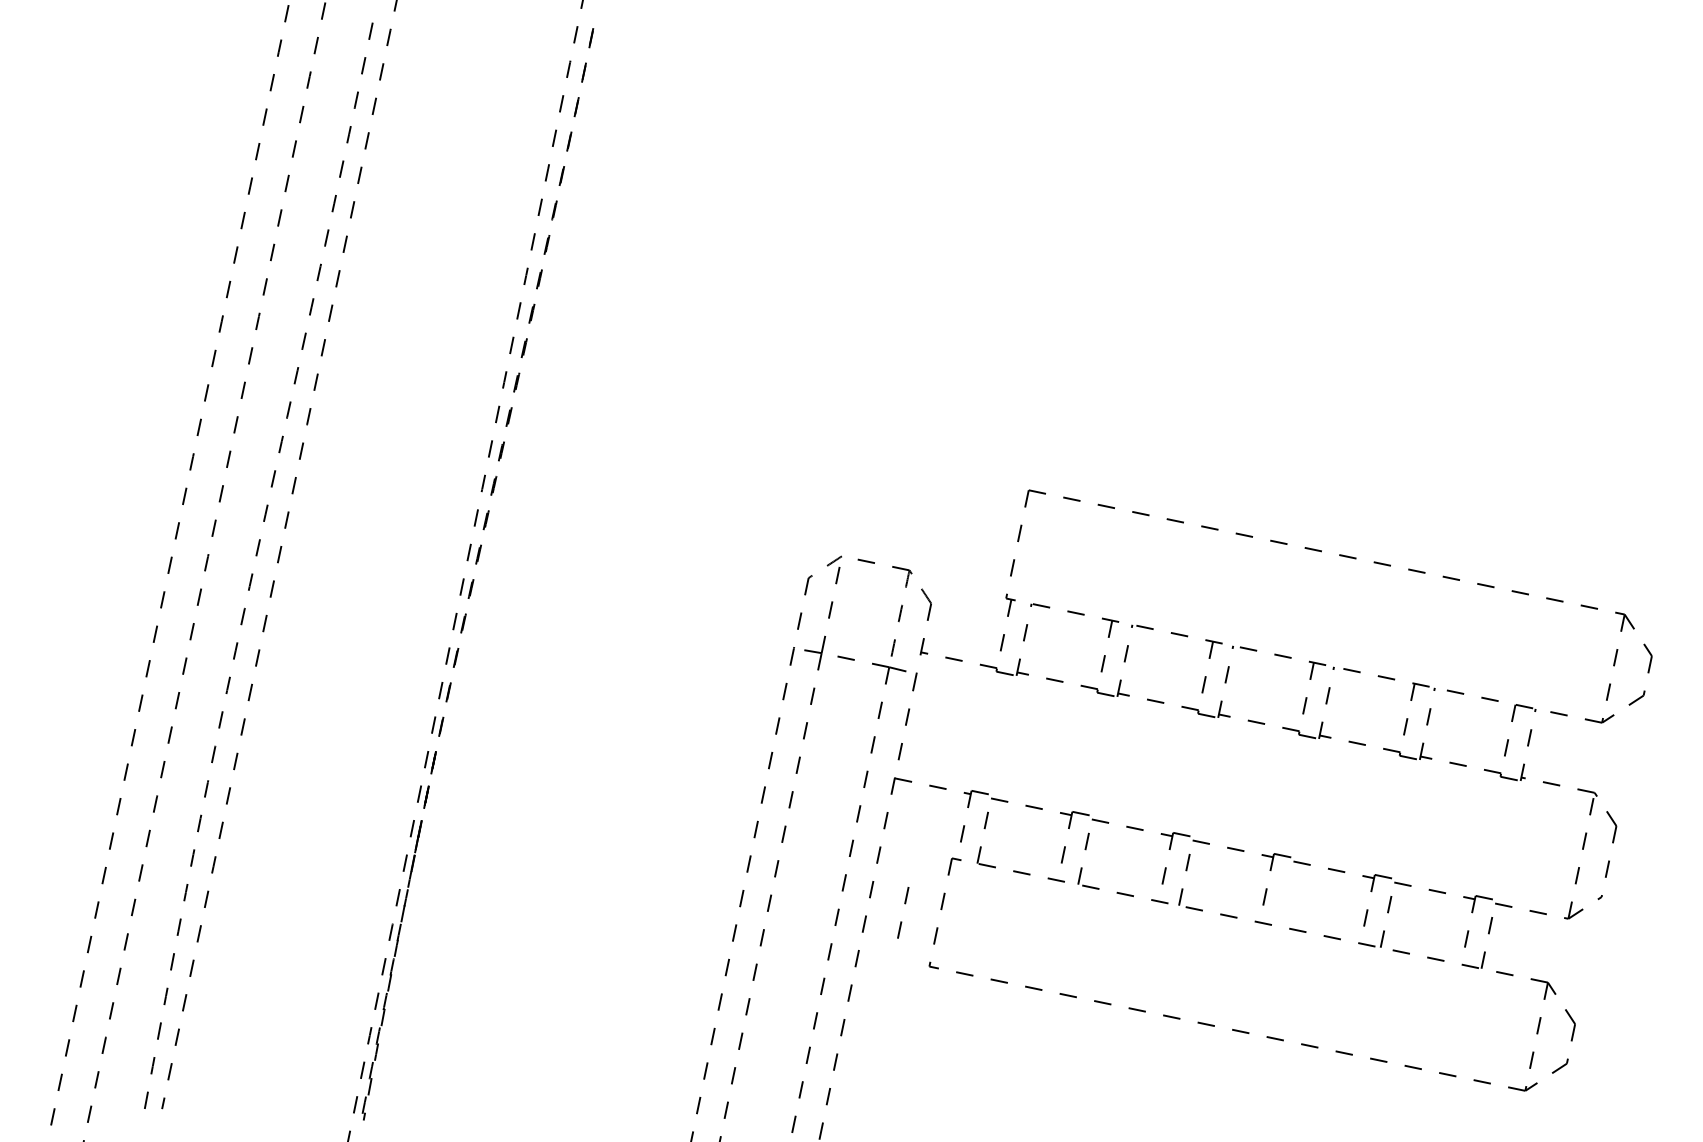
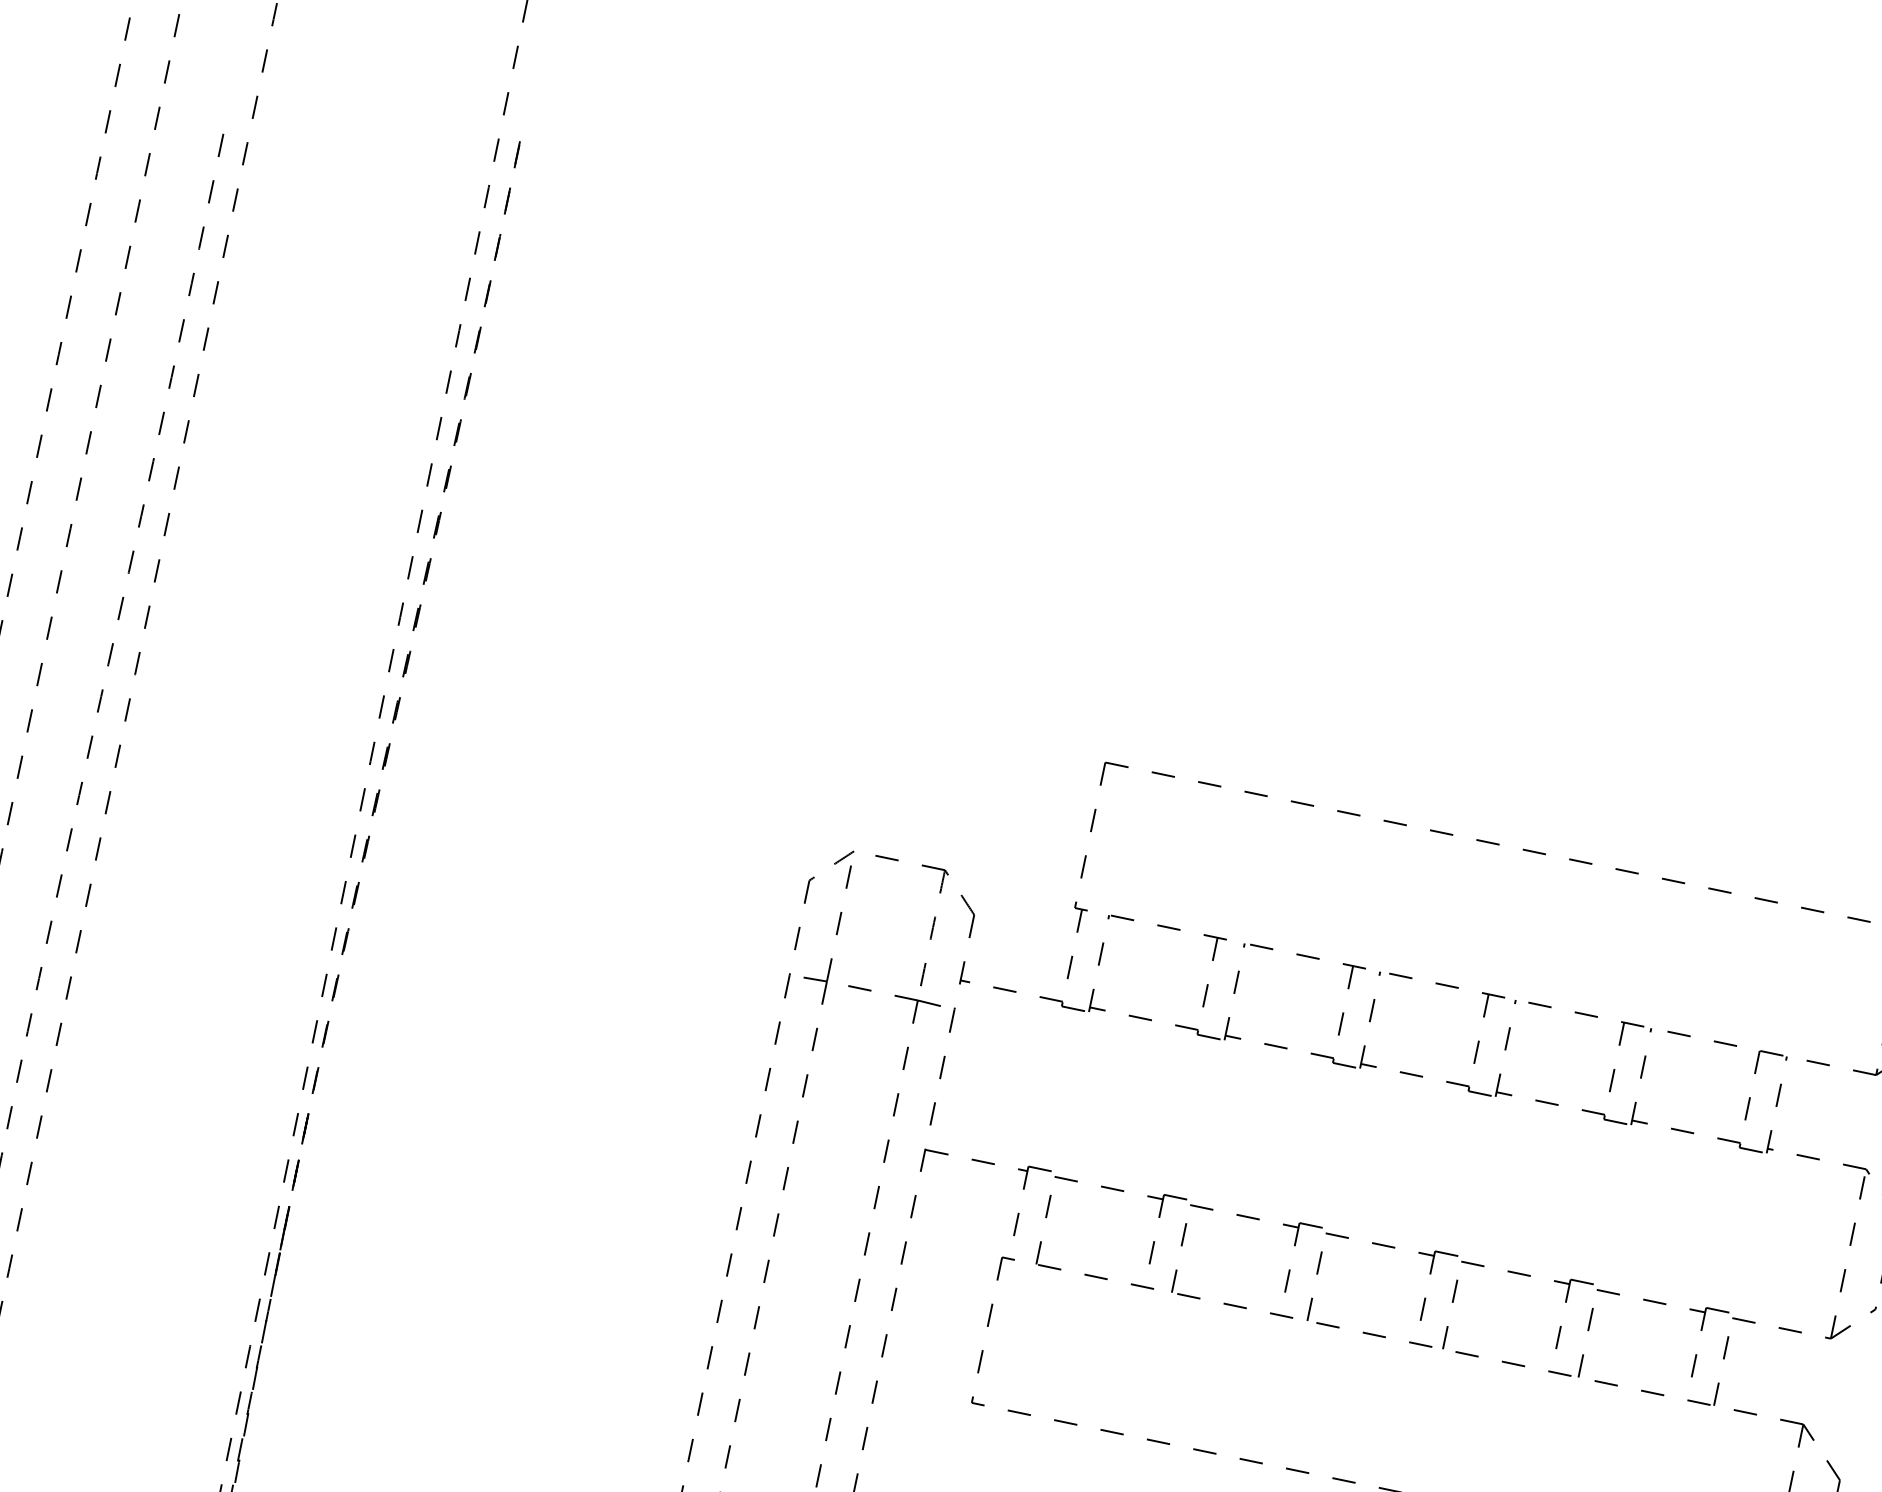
line: (905, 904) -> (1453, 1303), moved

